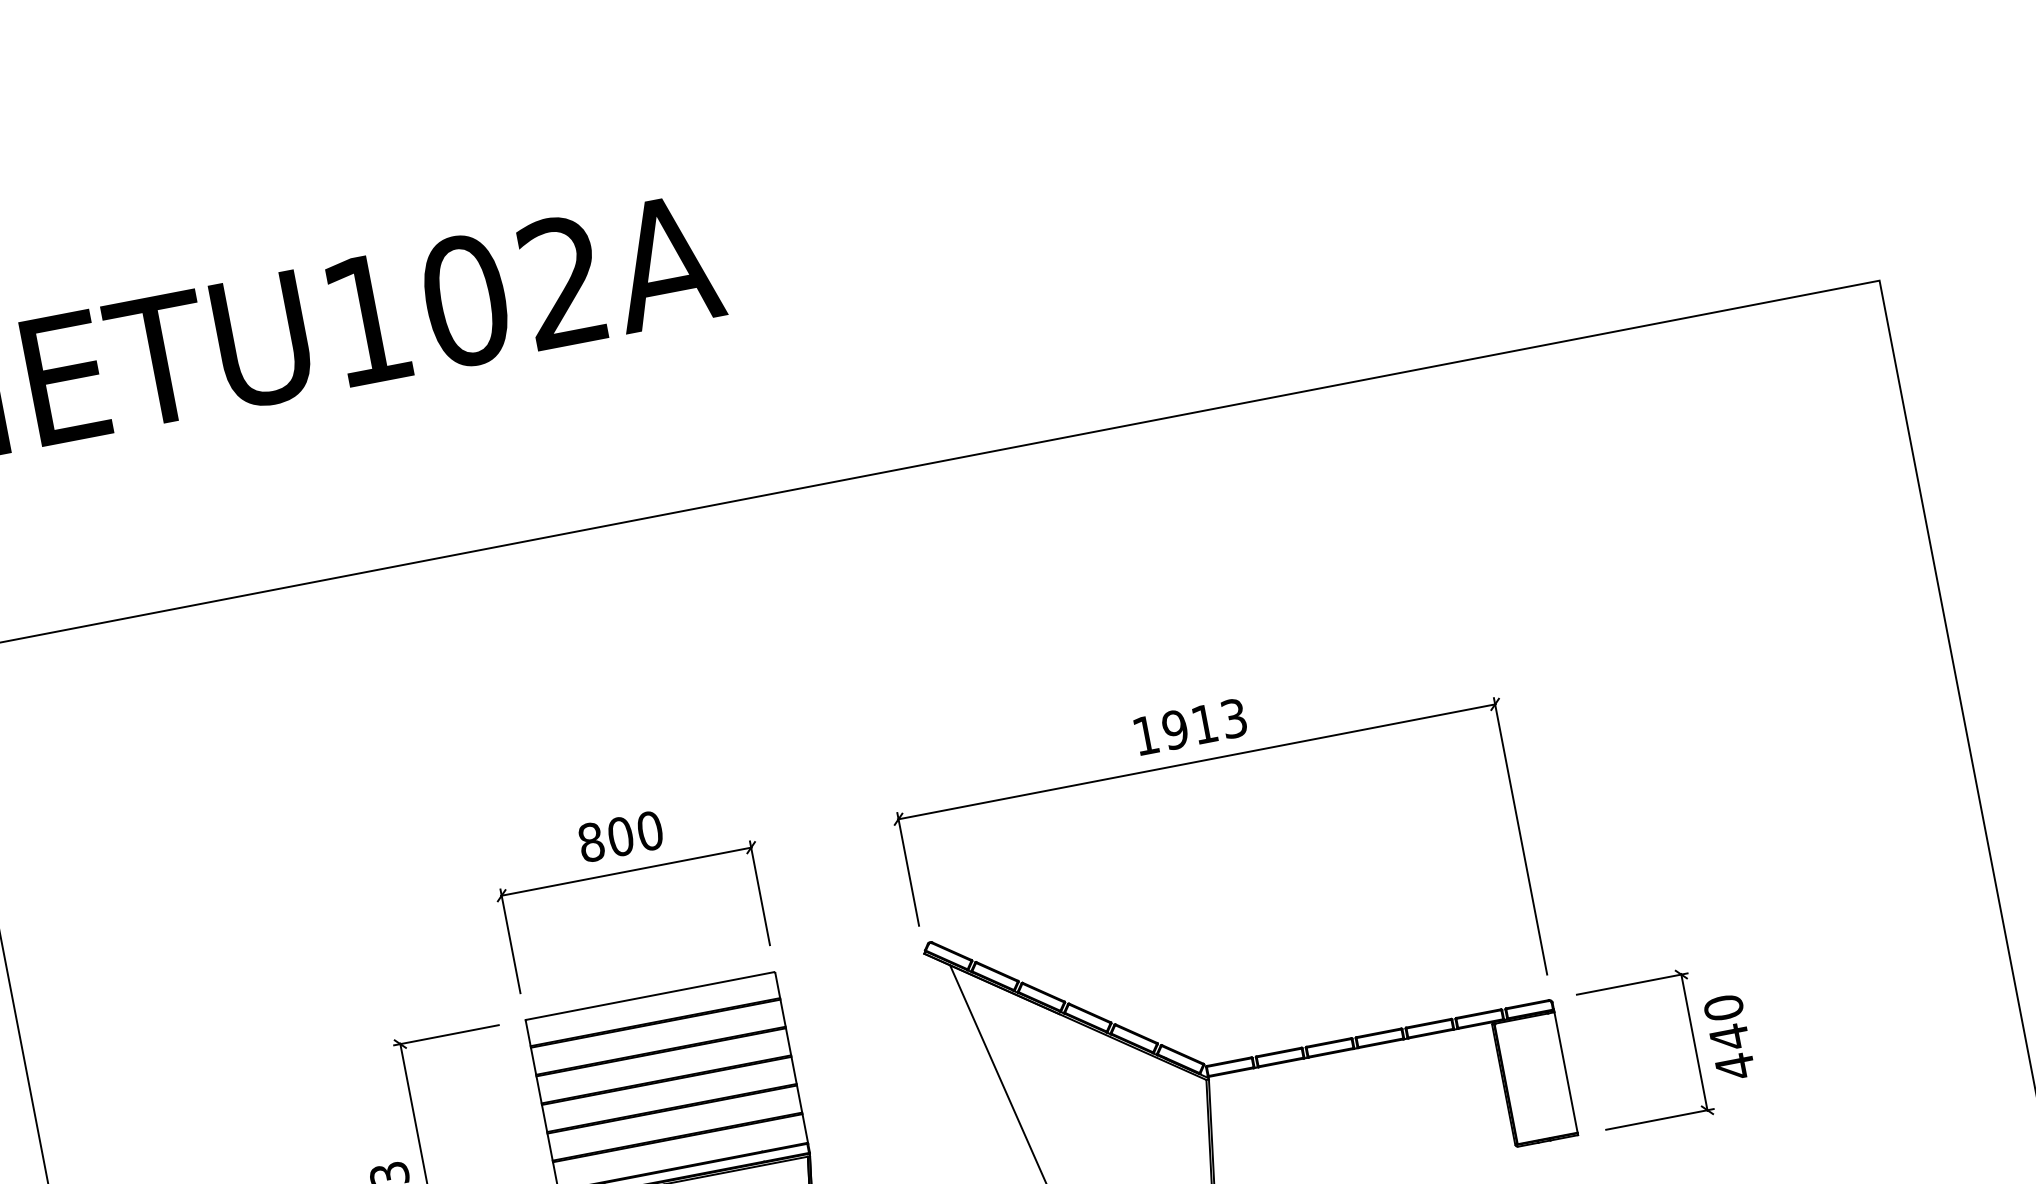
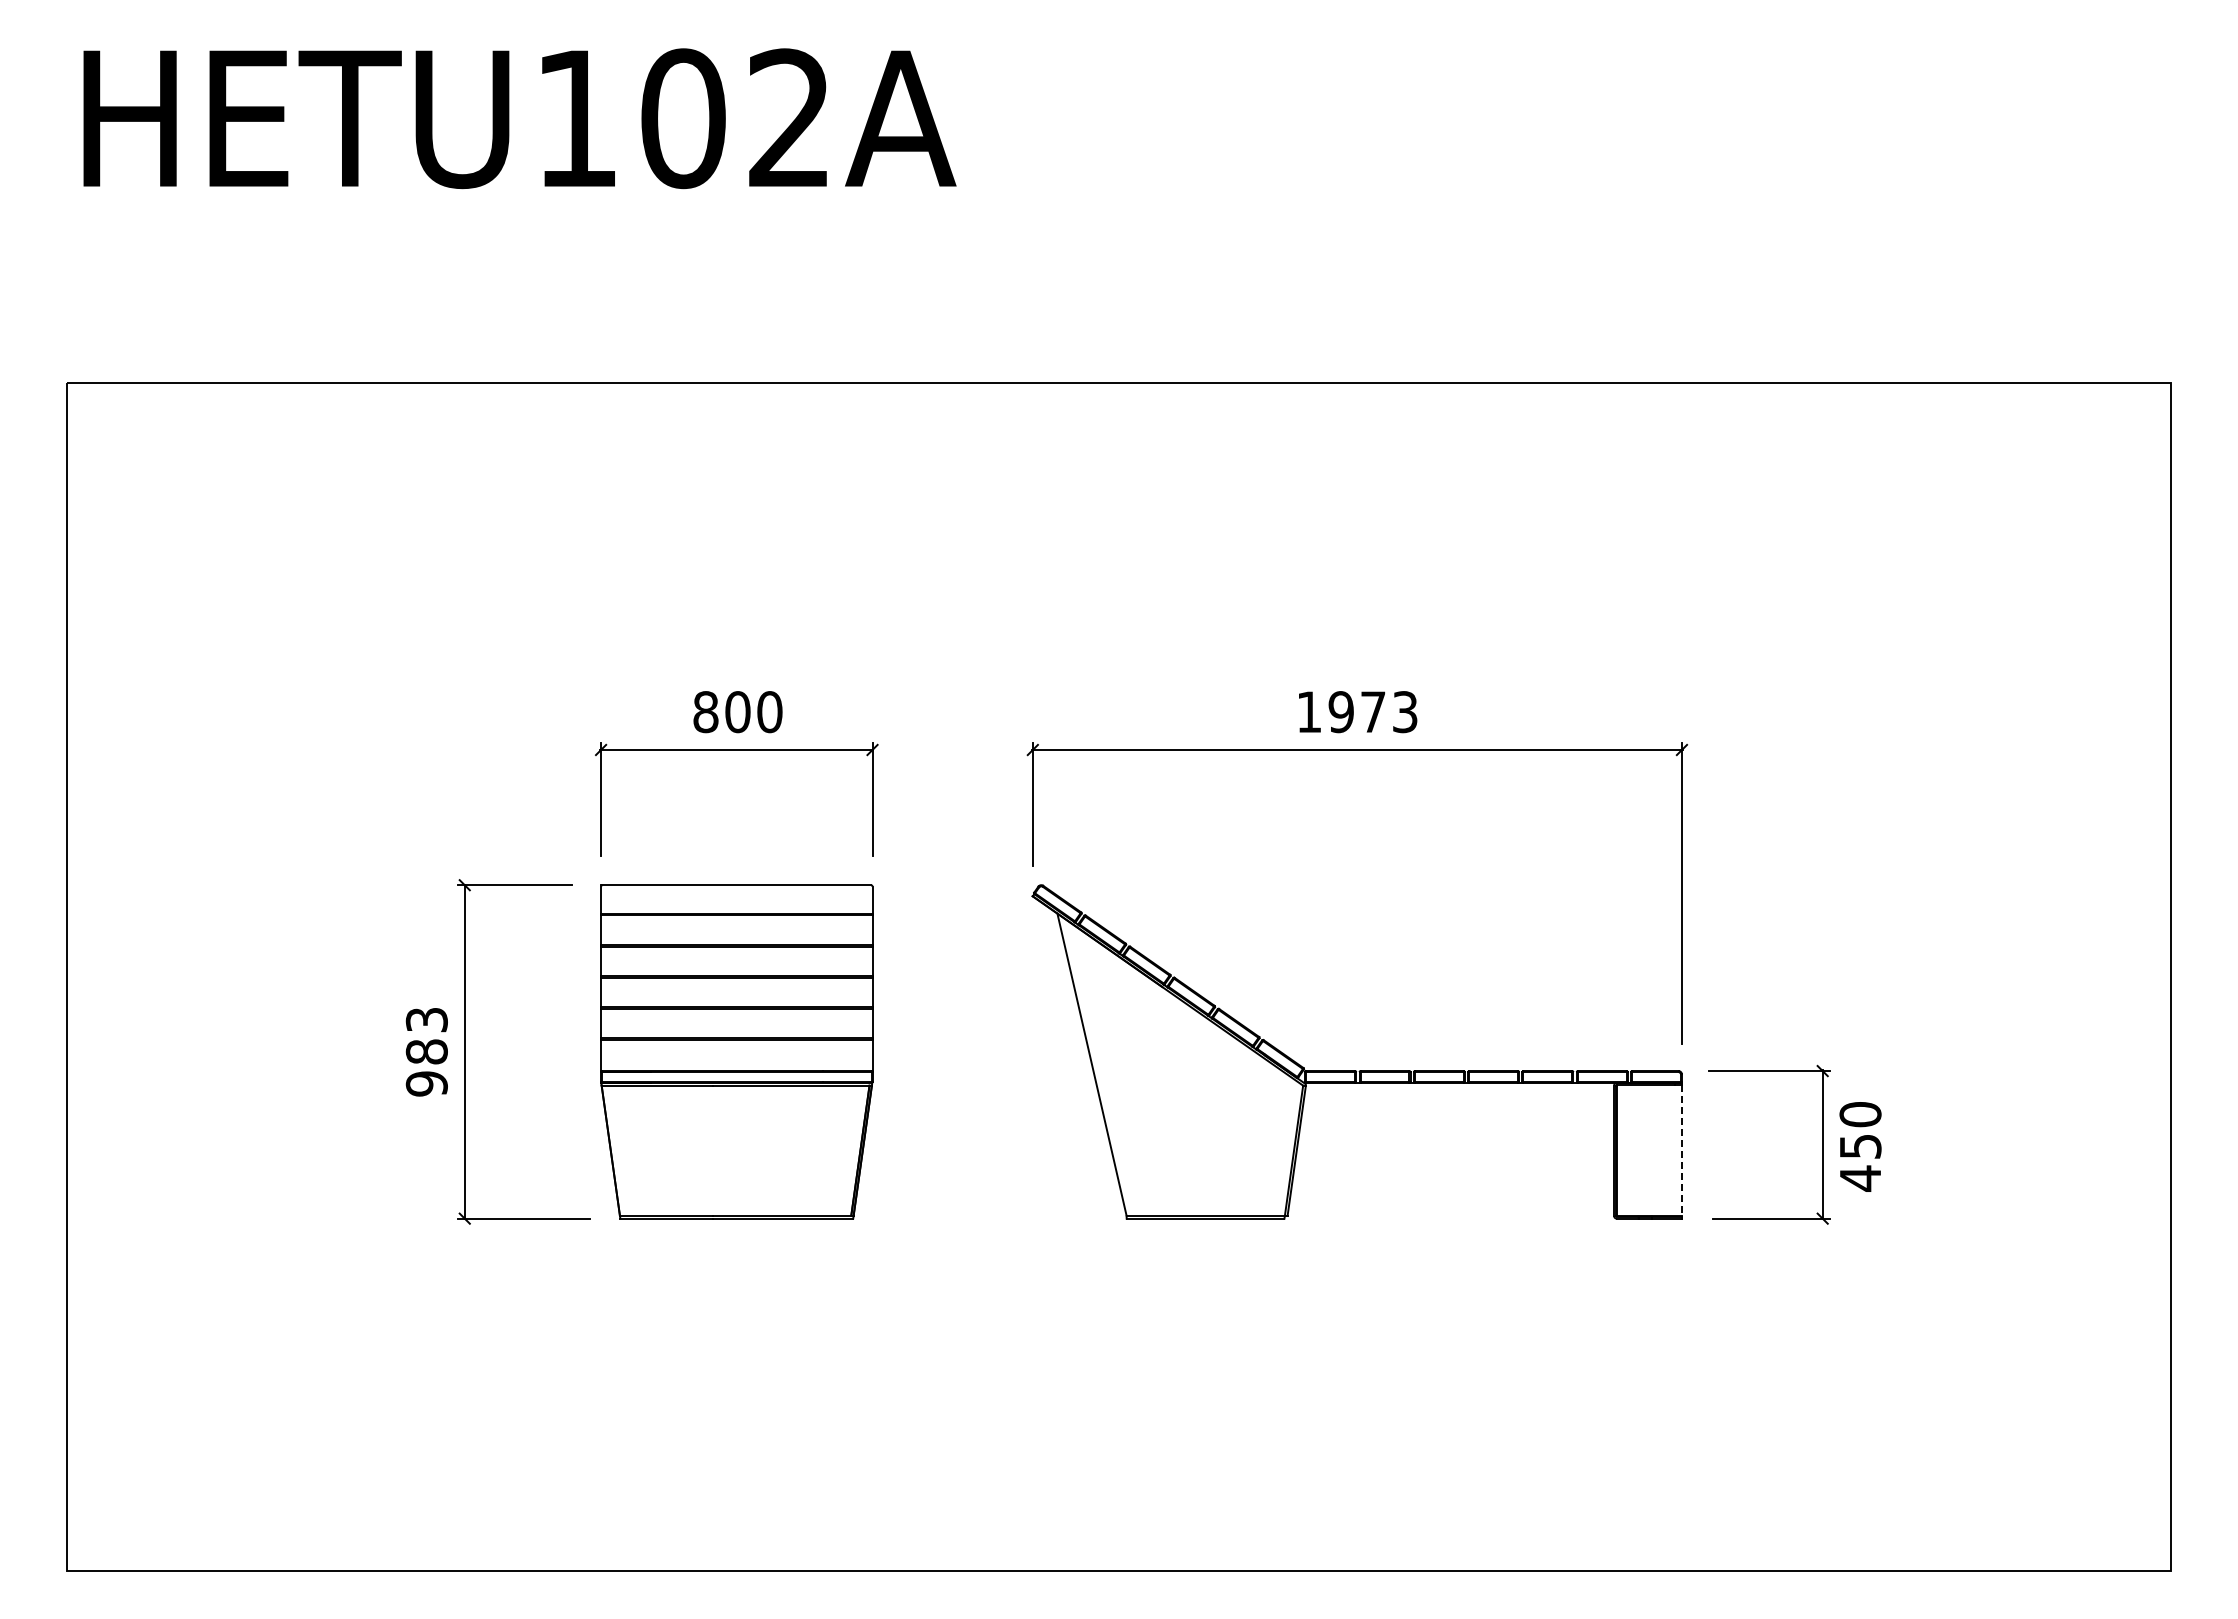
text: (1204, 723) -> (1373, 711), 1913 -> 1973
text: (1729, 1037) -> (1860, 1146), 440 -> 450
line: (1565, 1072) -> (1681, 1150), solid -> dashed

